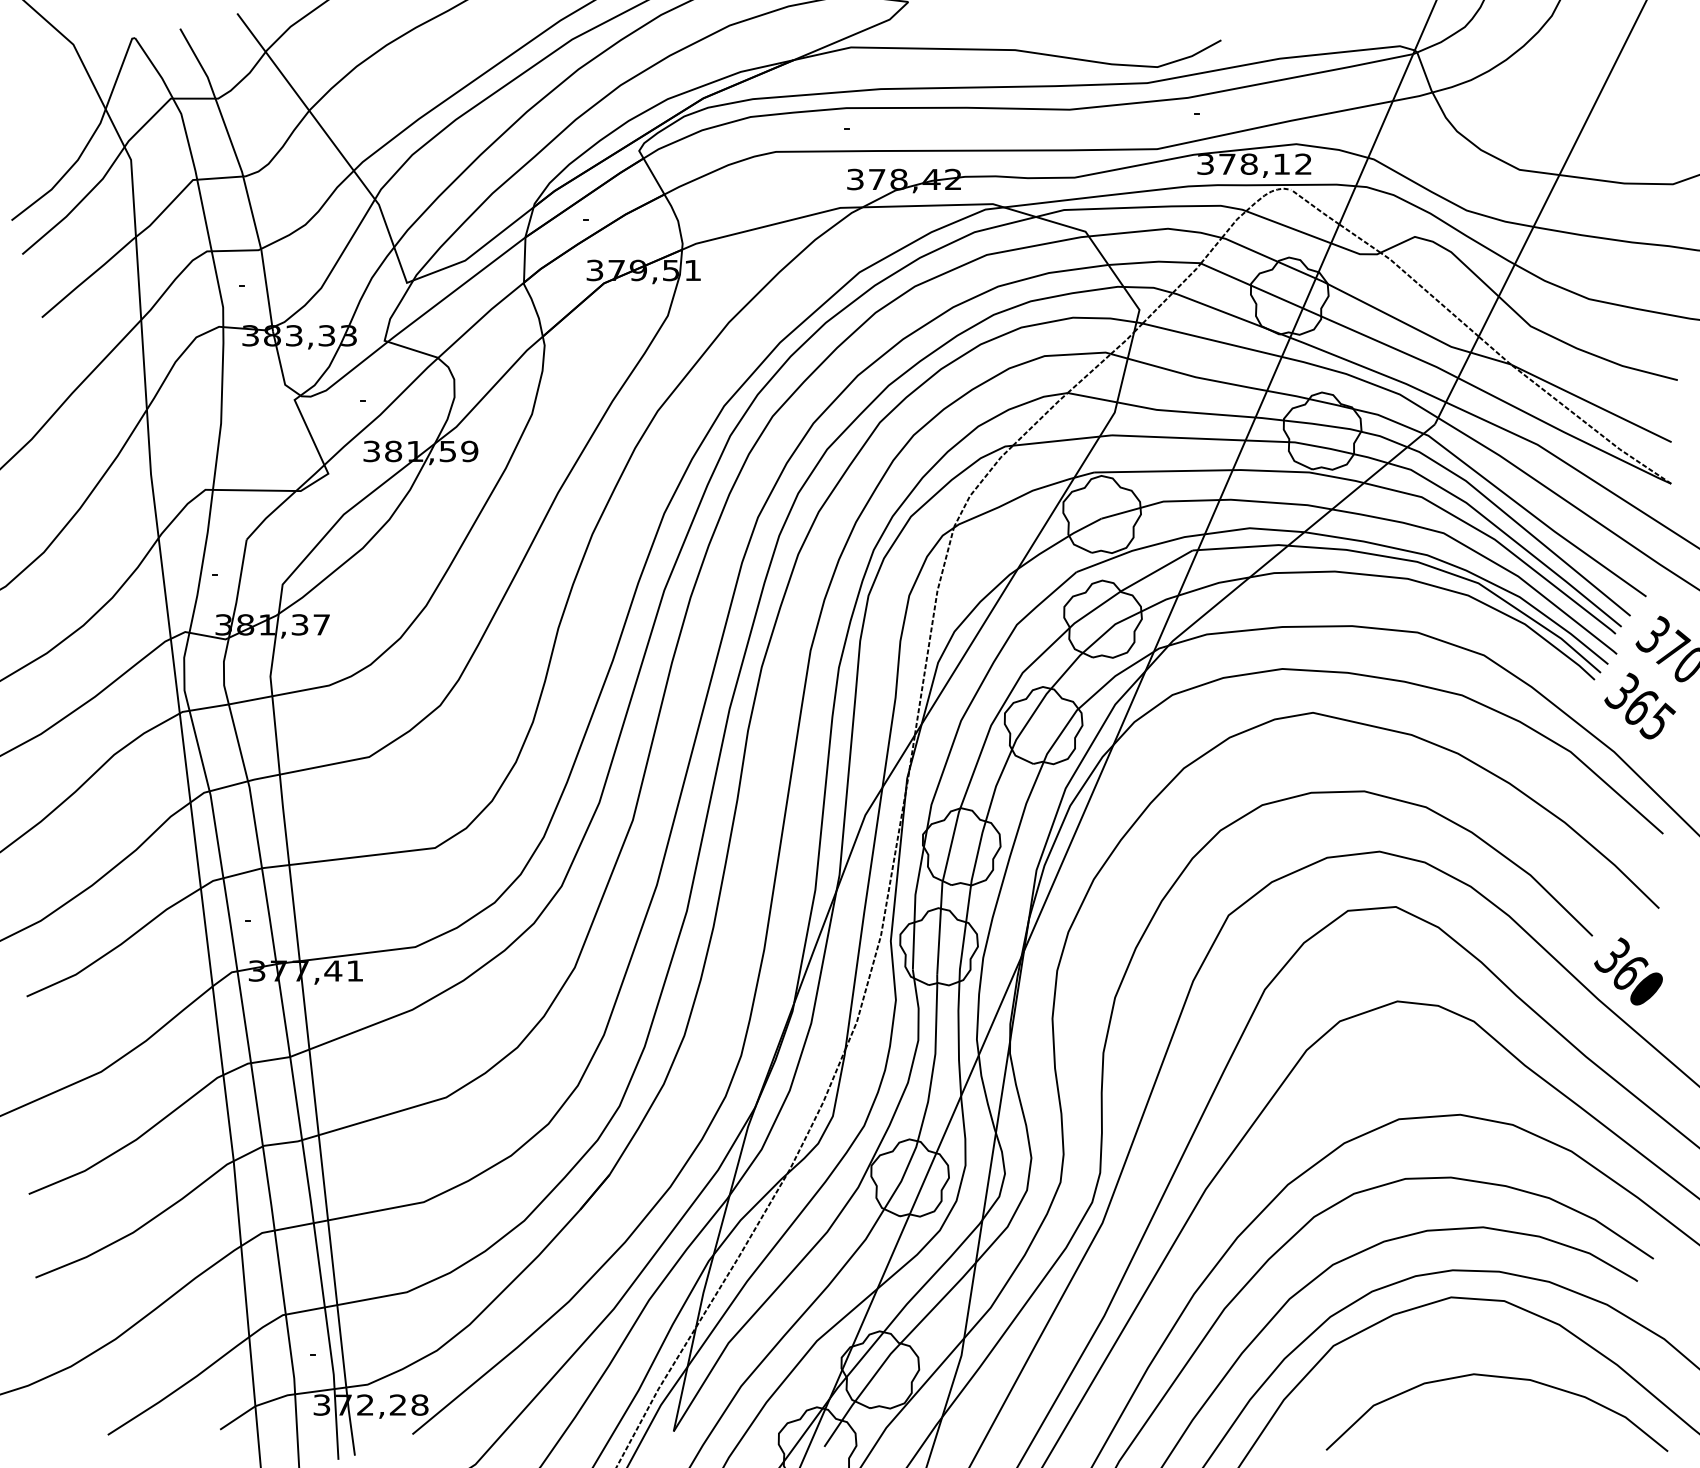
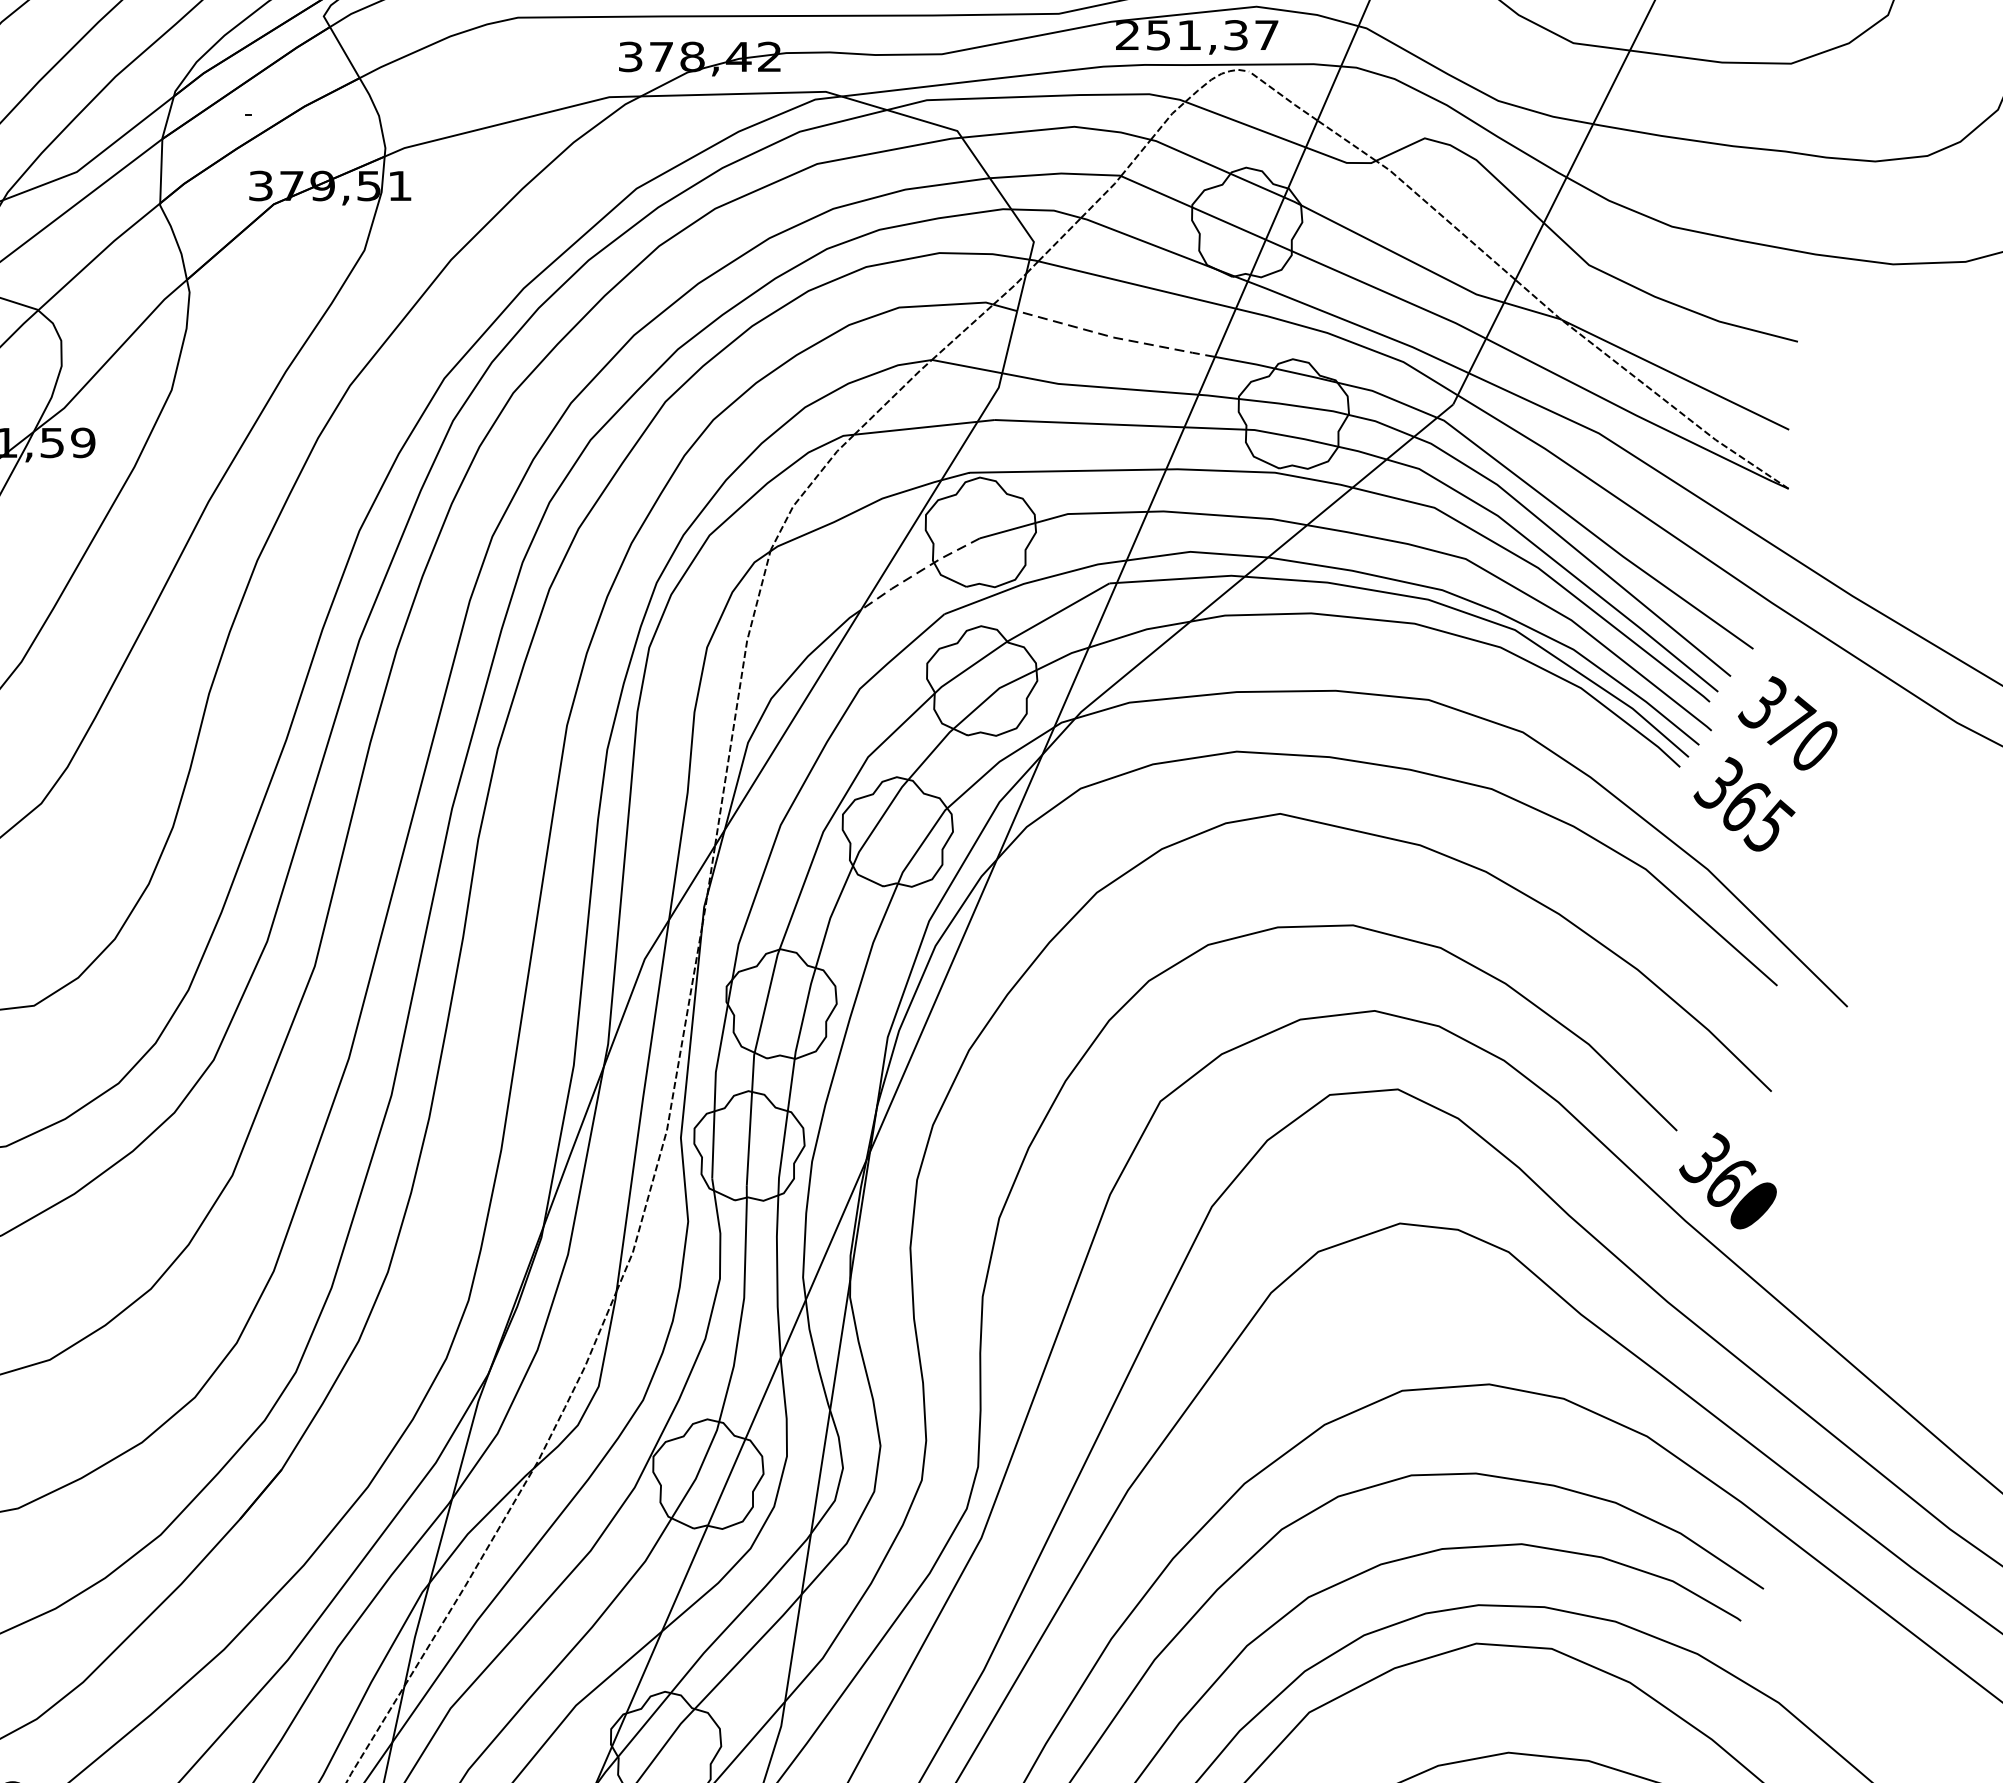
text: (1254, 163) -> (1197, 34), 378,12 -> 251,37
line: (1196, 377) -> (1114, 337), solid -> dashed
line: (1058, 542) -> (918, 572), solid -> dashed

